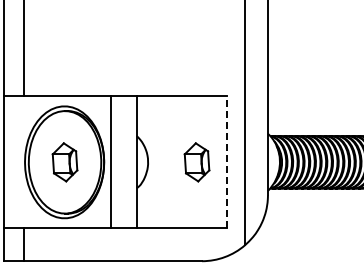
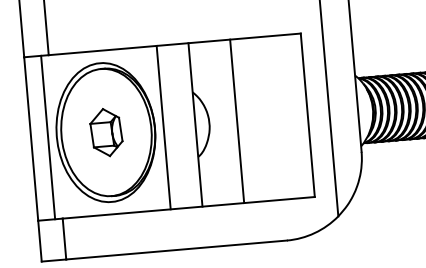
line: (17, 162) -> (47, 137), added
line: (170, 162) -> (237, 121), added
part: (196, 162) -> (269, 118), removed
line: (227, 162) -> (307, 115), dashed -> solid

